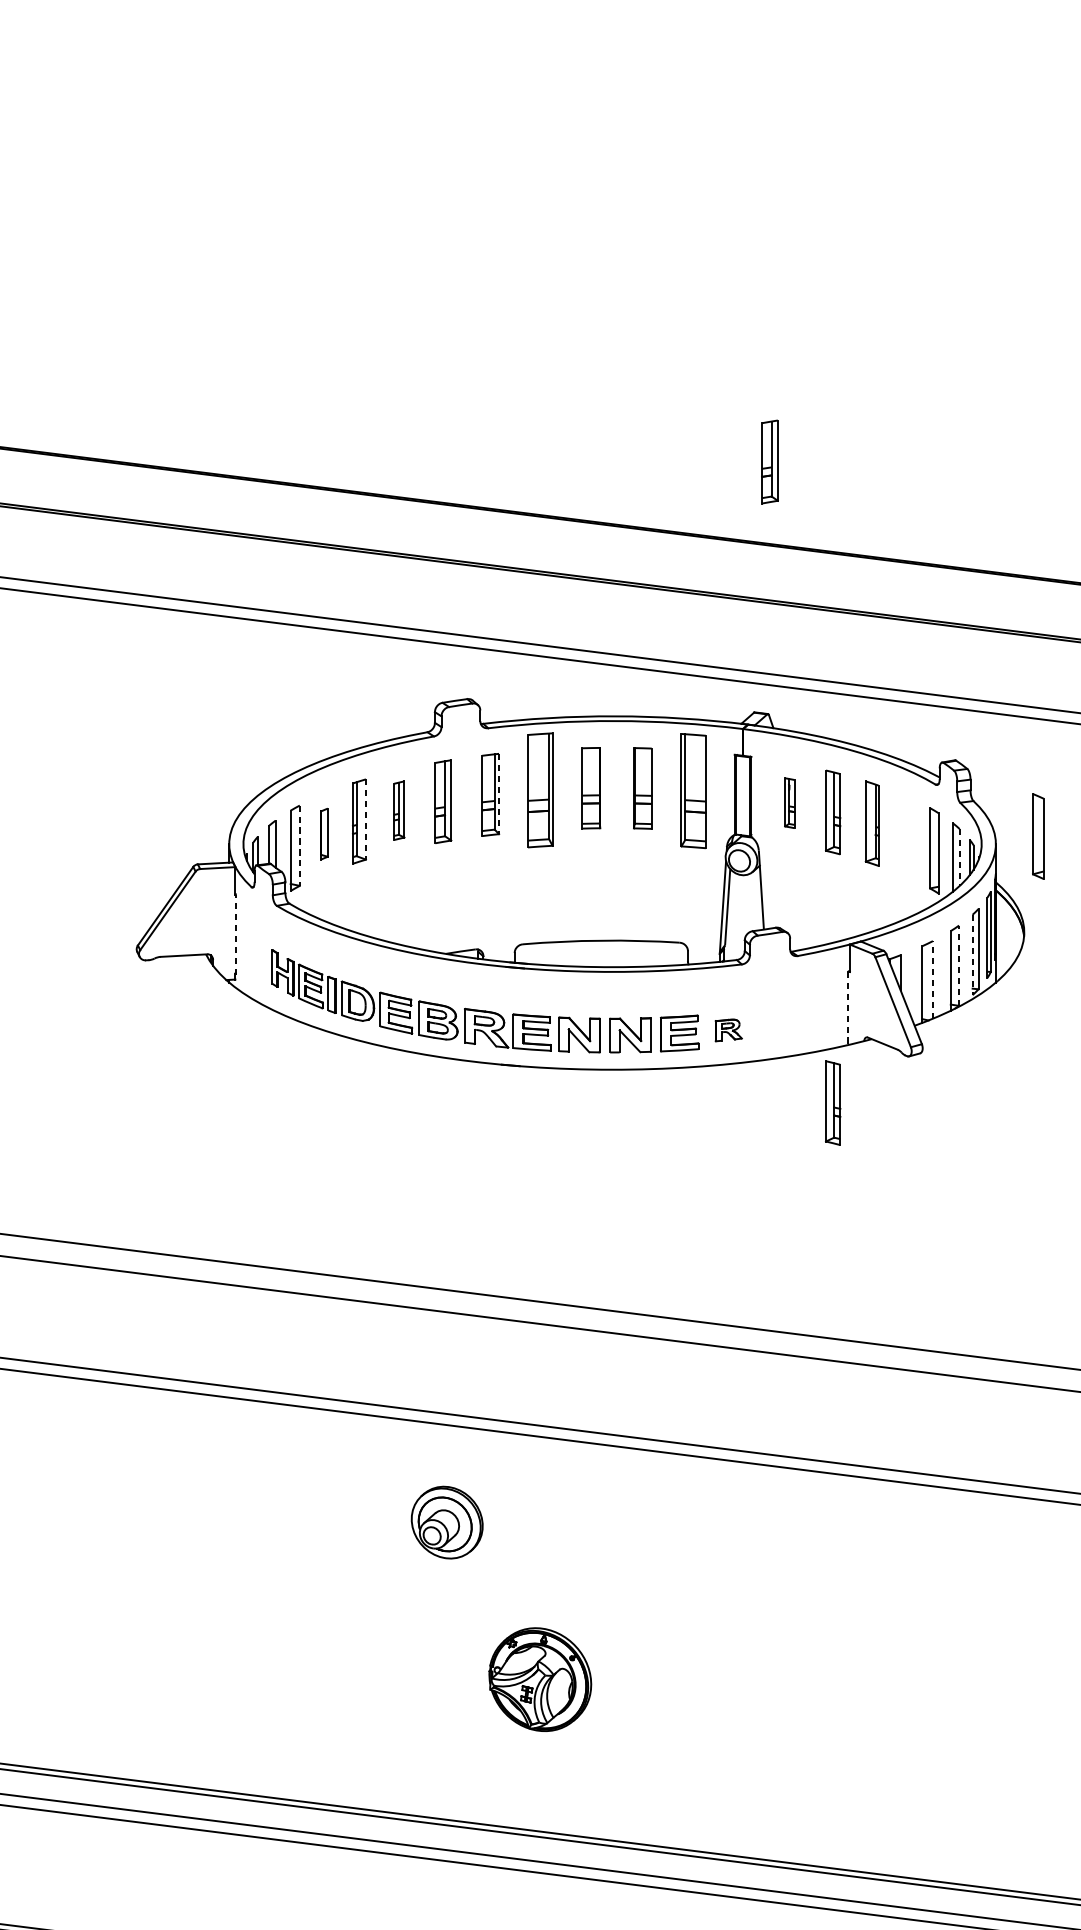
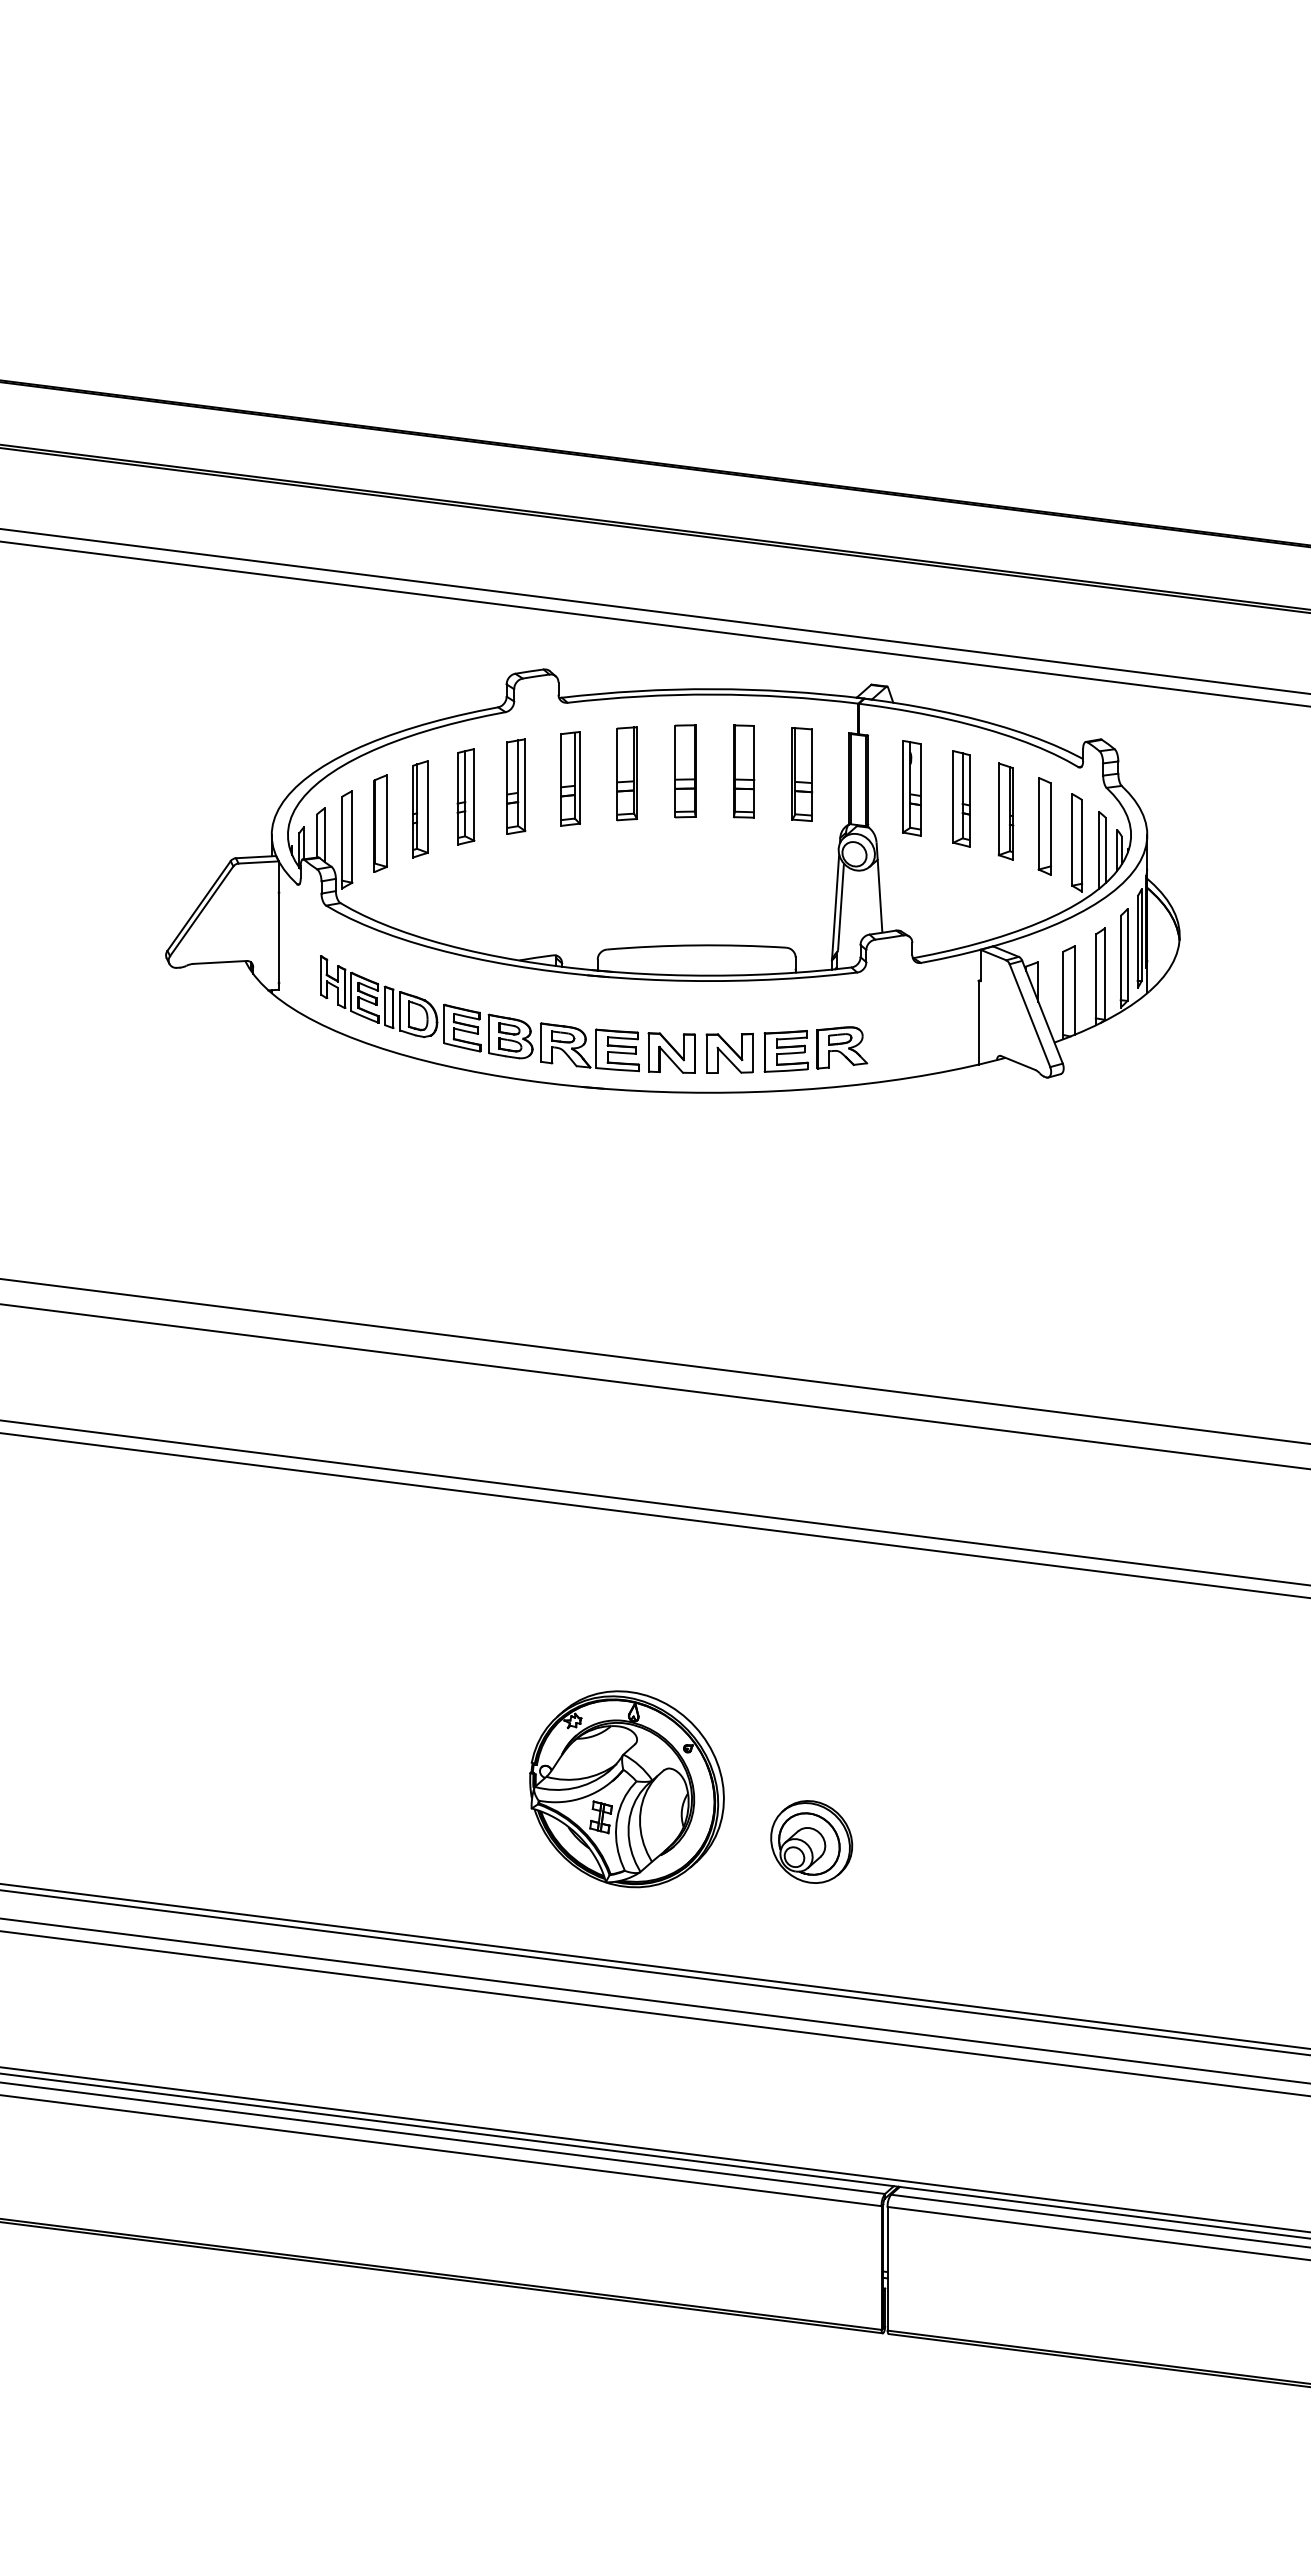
part: (770, 461) -> (889, 398), removed
part: (539, 790) -> (626, 773), size x0.71
part: (693, 791) -> (802, 774), size x0.71
line: (498, 793) -> (579, 777), dashed -> solid
part: (789, 803) -> (911, 788), size x1.67
part: (398, 810) -> (465, 796), size x1.43
line: (365, 819) -> (427, 807), dashed -> solid
part: (324, 833) -> (380, 823), size x1.67
part: (1038, 836) -> (1044, 826), moved
line: (299, 845) -> (352, 836), dashed -> solid
line: (959, 857) -> (1105, 850), dashed -> solid
line: (236, 934) -> (279, 938), dashed -> solid
line: (972, 954) -> (1120, 961), dashed -> solid
line: (959, 966) -> (1105, 974), dashed -> solid
line: (933, 979) -> (1075, 989), dashed -> solid
line: (848, 1008) -> (978, 1022), dashed -> solid
part: (728, 1030) -> (842, 1047), size x1.67
part: (833, 1102) -> (961, 1130), removed
part: (447, 1522) -> (811, 1841), moved
part: (539, 1679) -> (626, 1789), size x1.67

